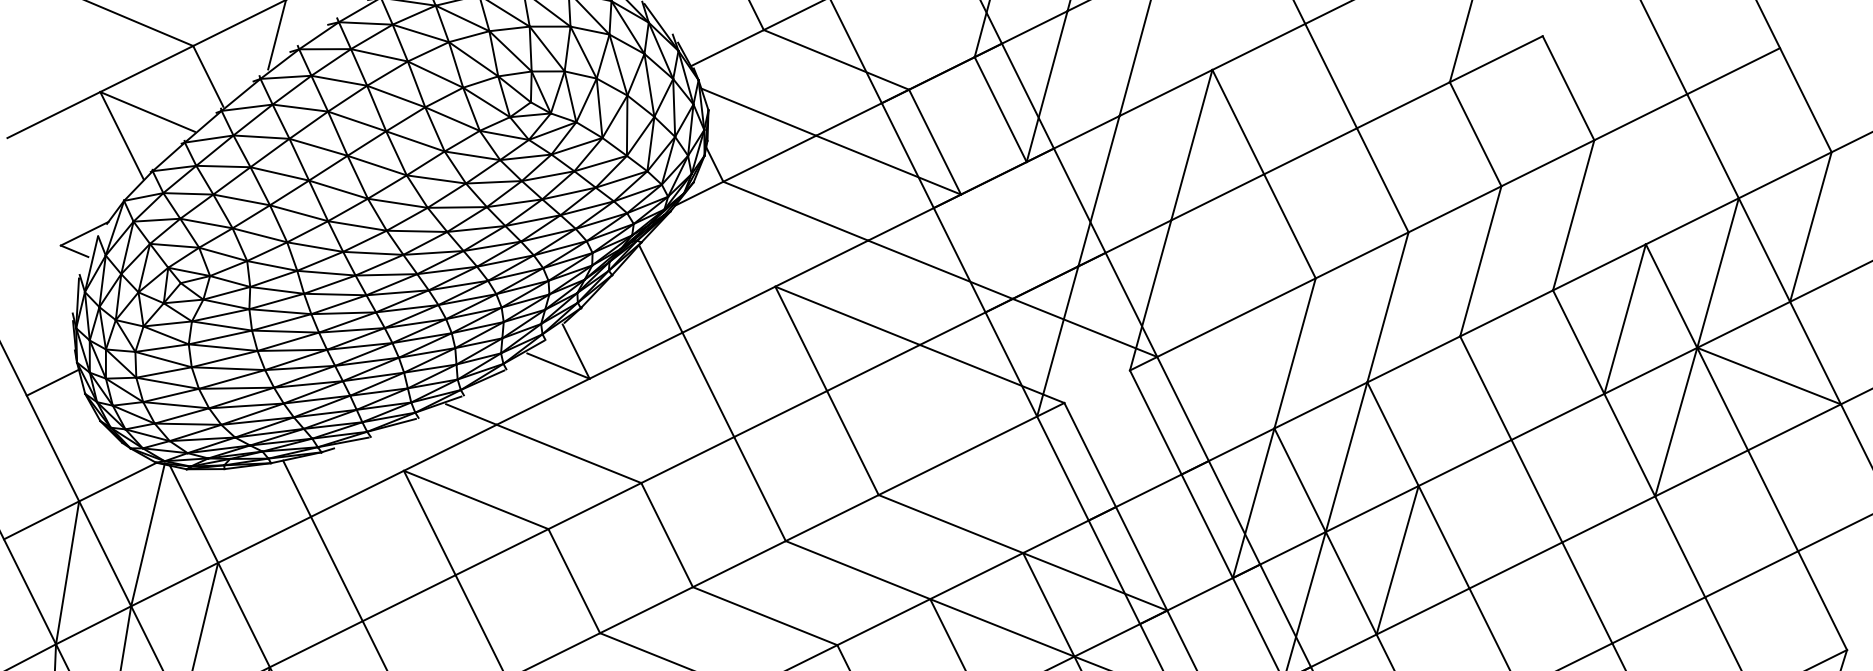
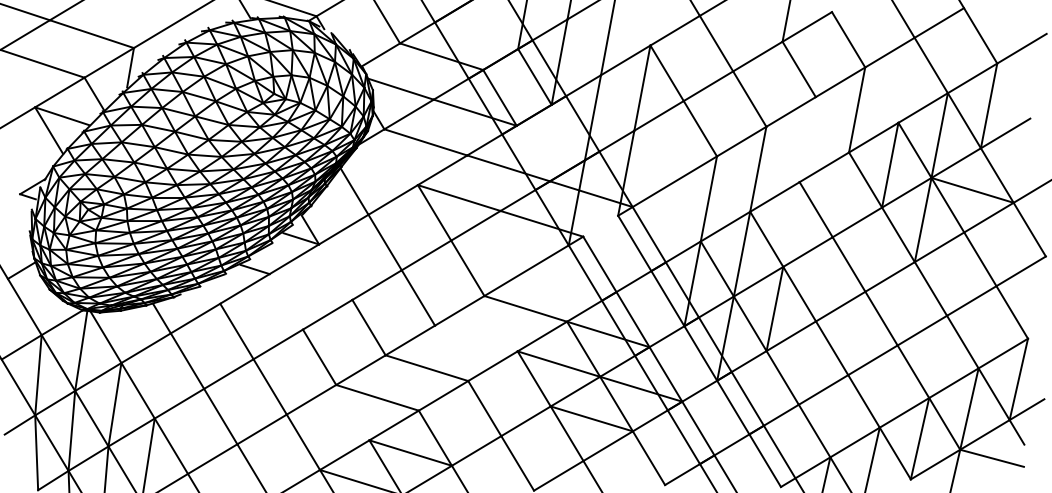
line: (1480, 261) -> (807, 139), removed
line: (568, 452) -> (310, 286), removed
line: (475, 499) -> (261, 316), removed
line: (858, 570) -> (476, 338), removed

